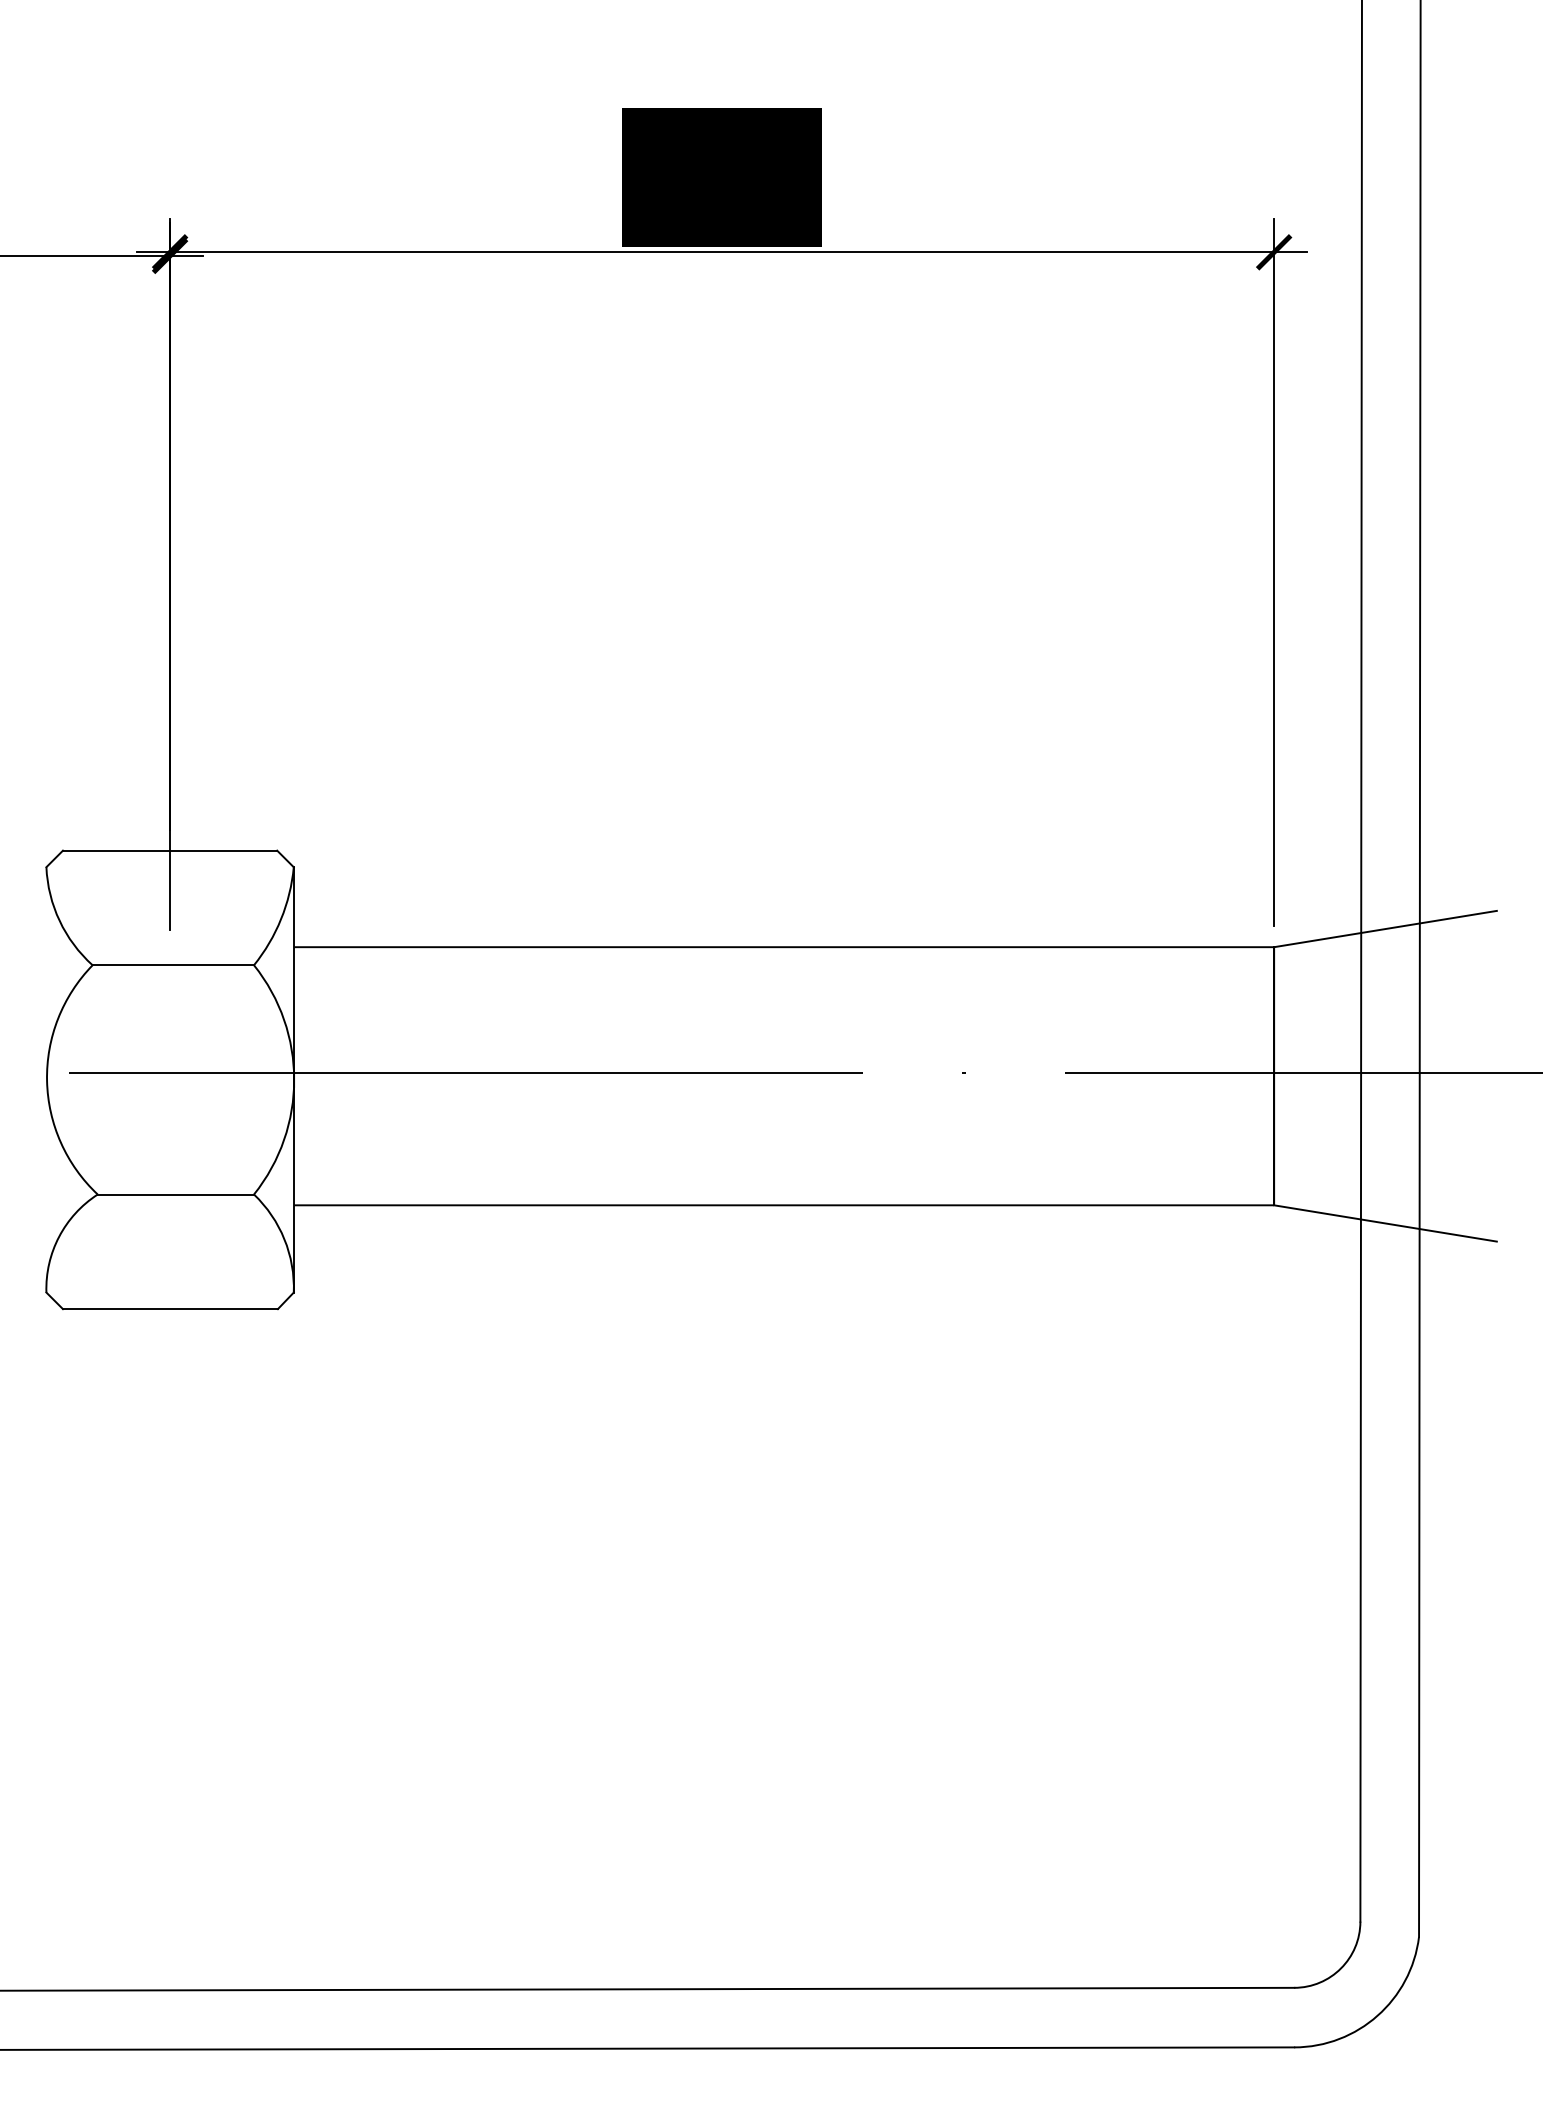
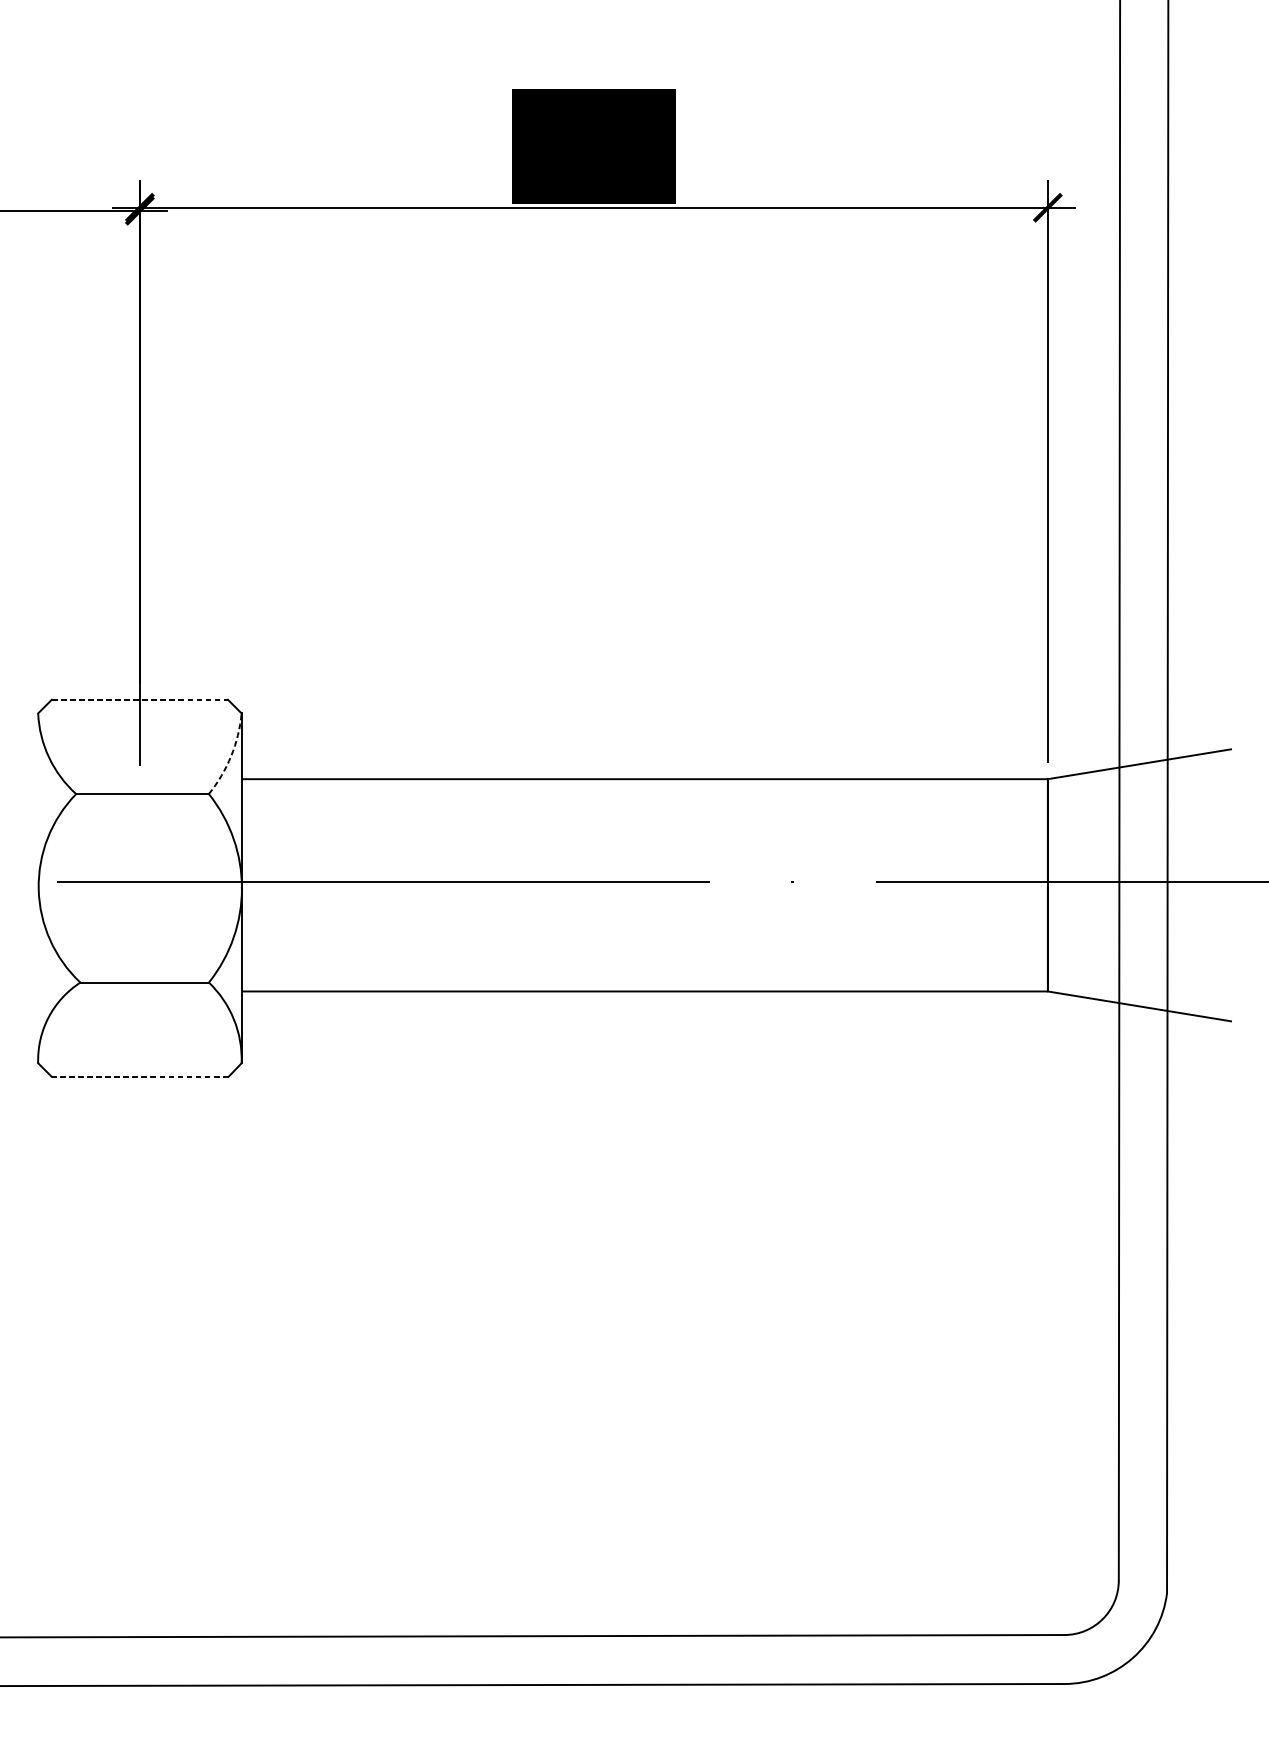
line: (170, 850) -> (140, 699), solid -> dashed
arc: (281, 919) -> (231, 756), solid -> dashed
line: (169, 1309) -> (139, 1077), solid -> dashed

